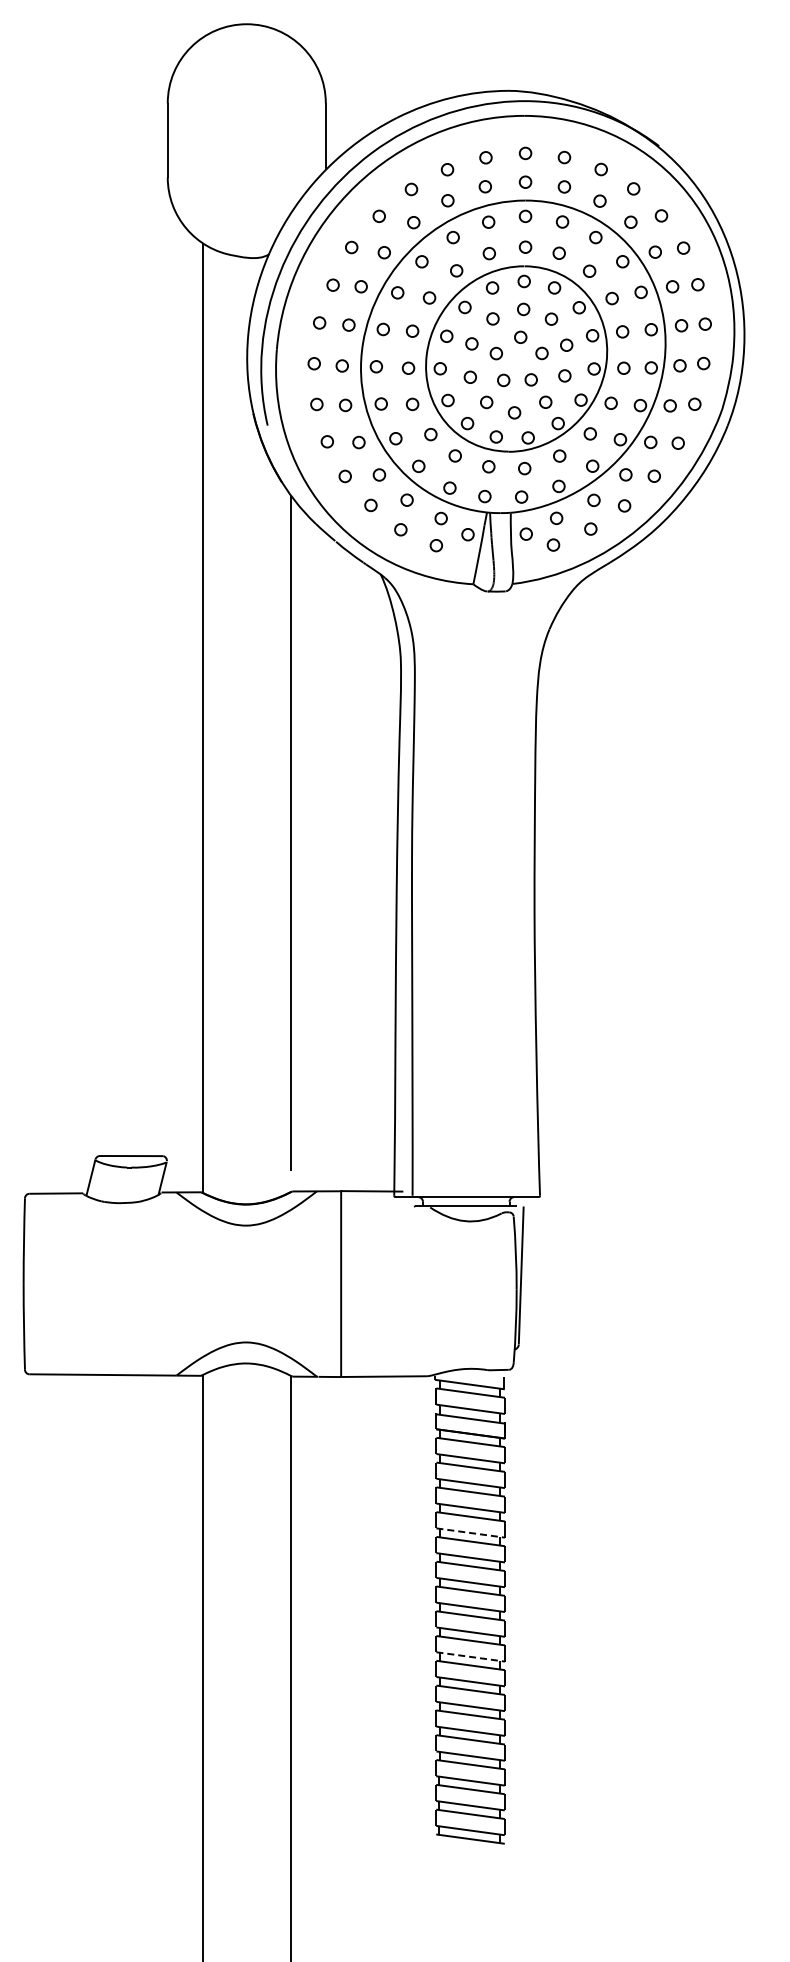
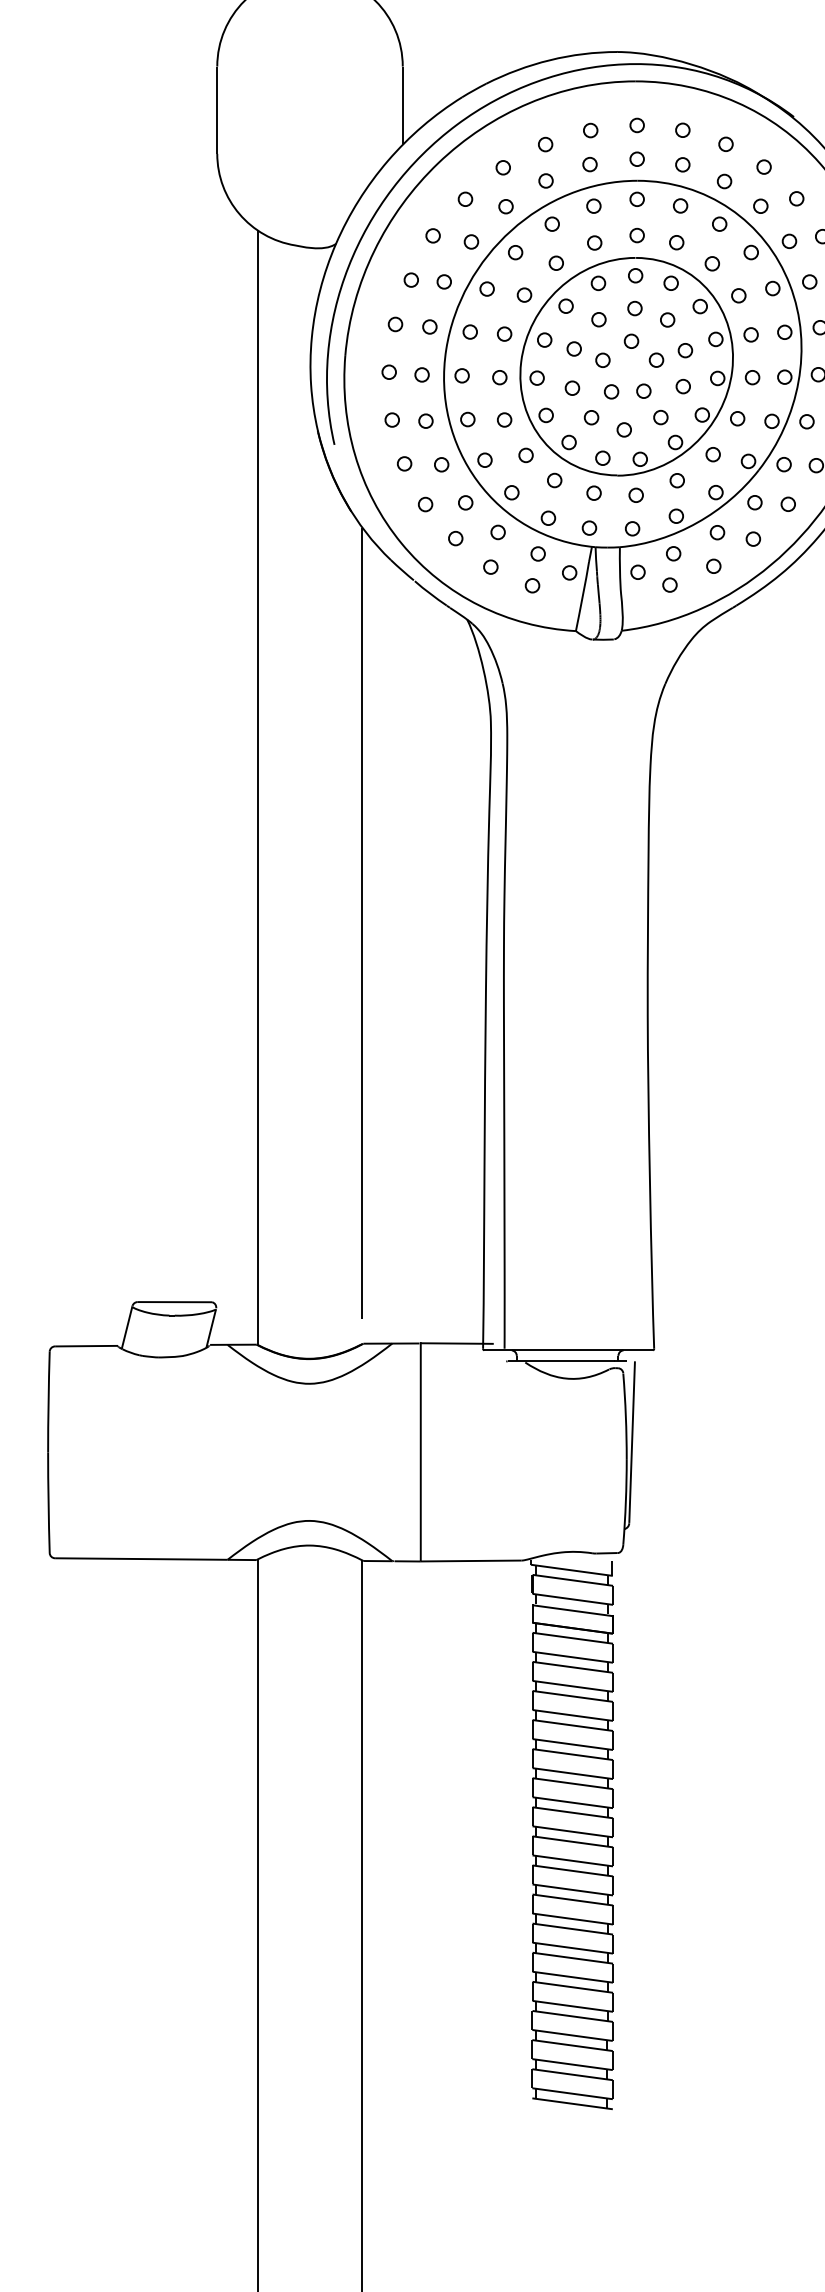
line: (470, 1533) -> (572, 1745), dashed -> solid
line: (470, 1656) -> (572, 1889), dashed -> solid

